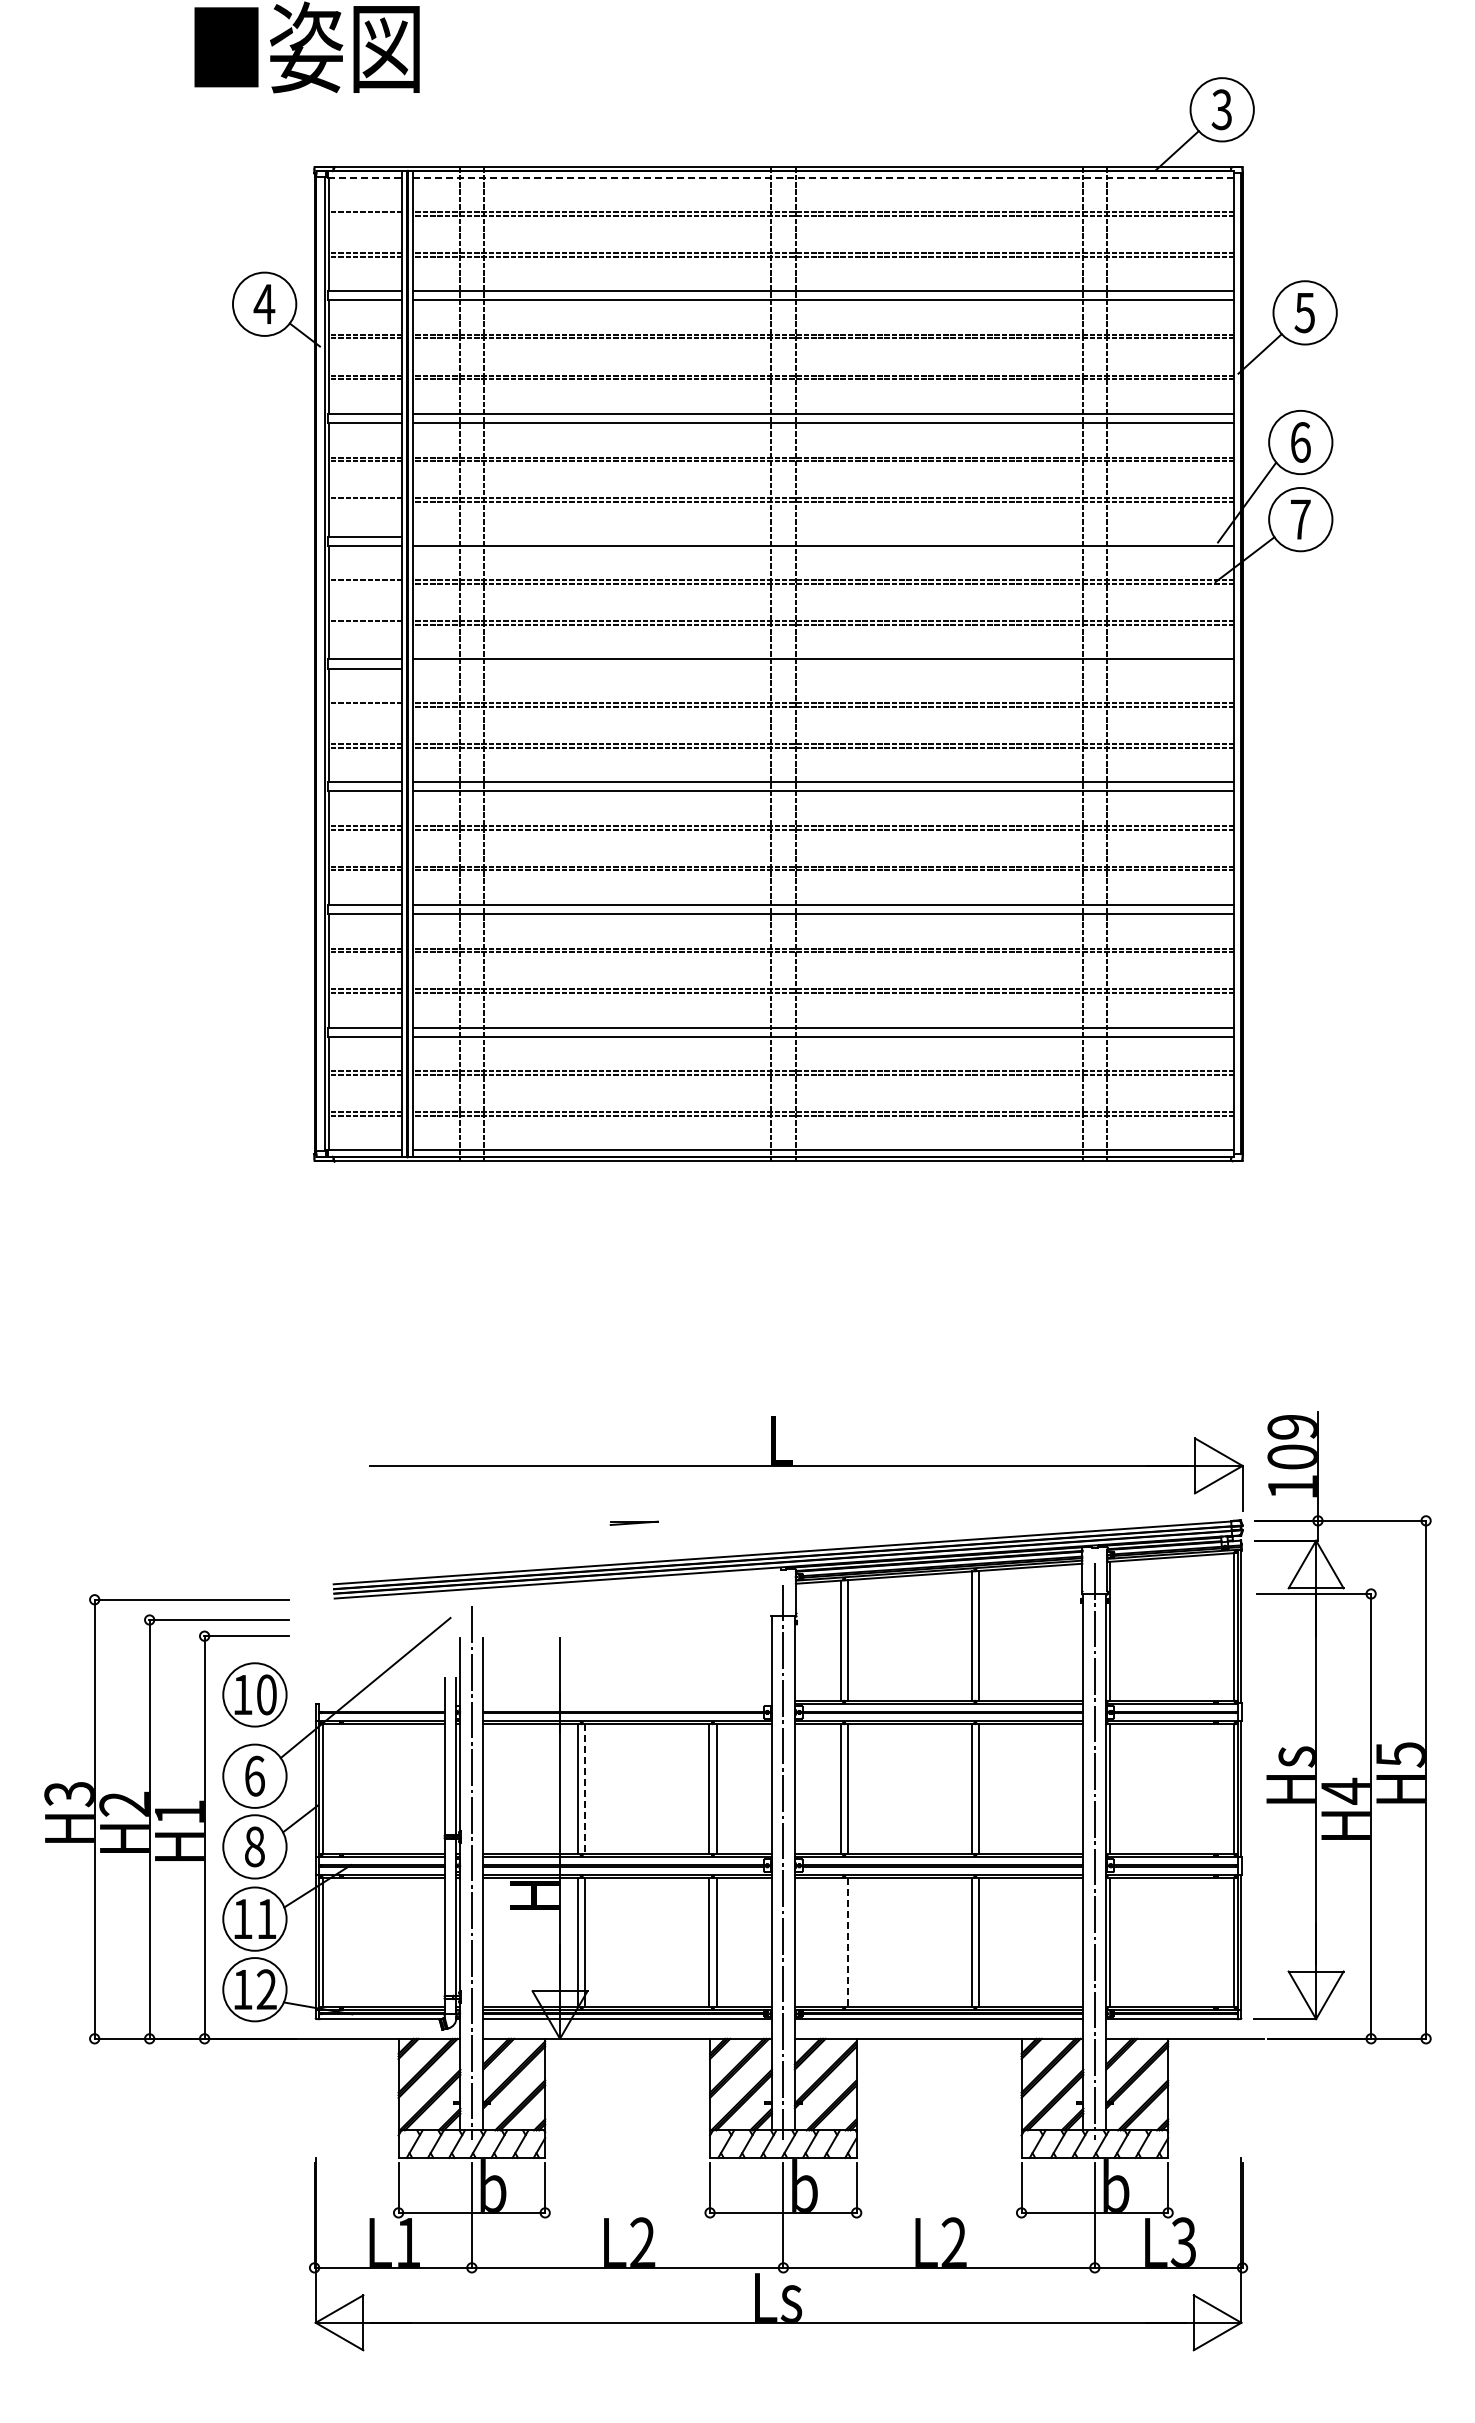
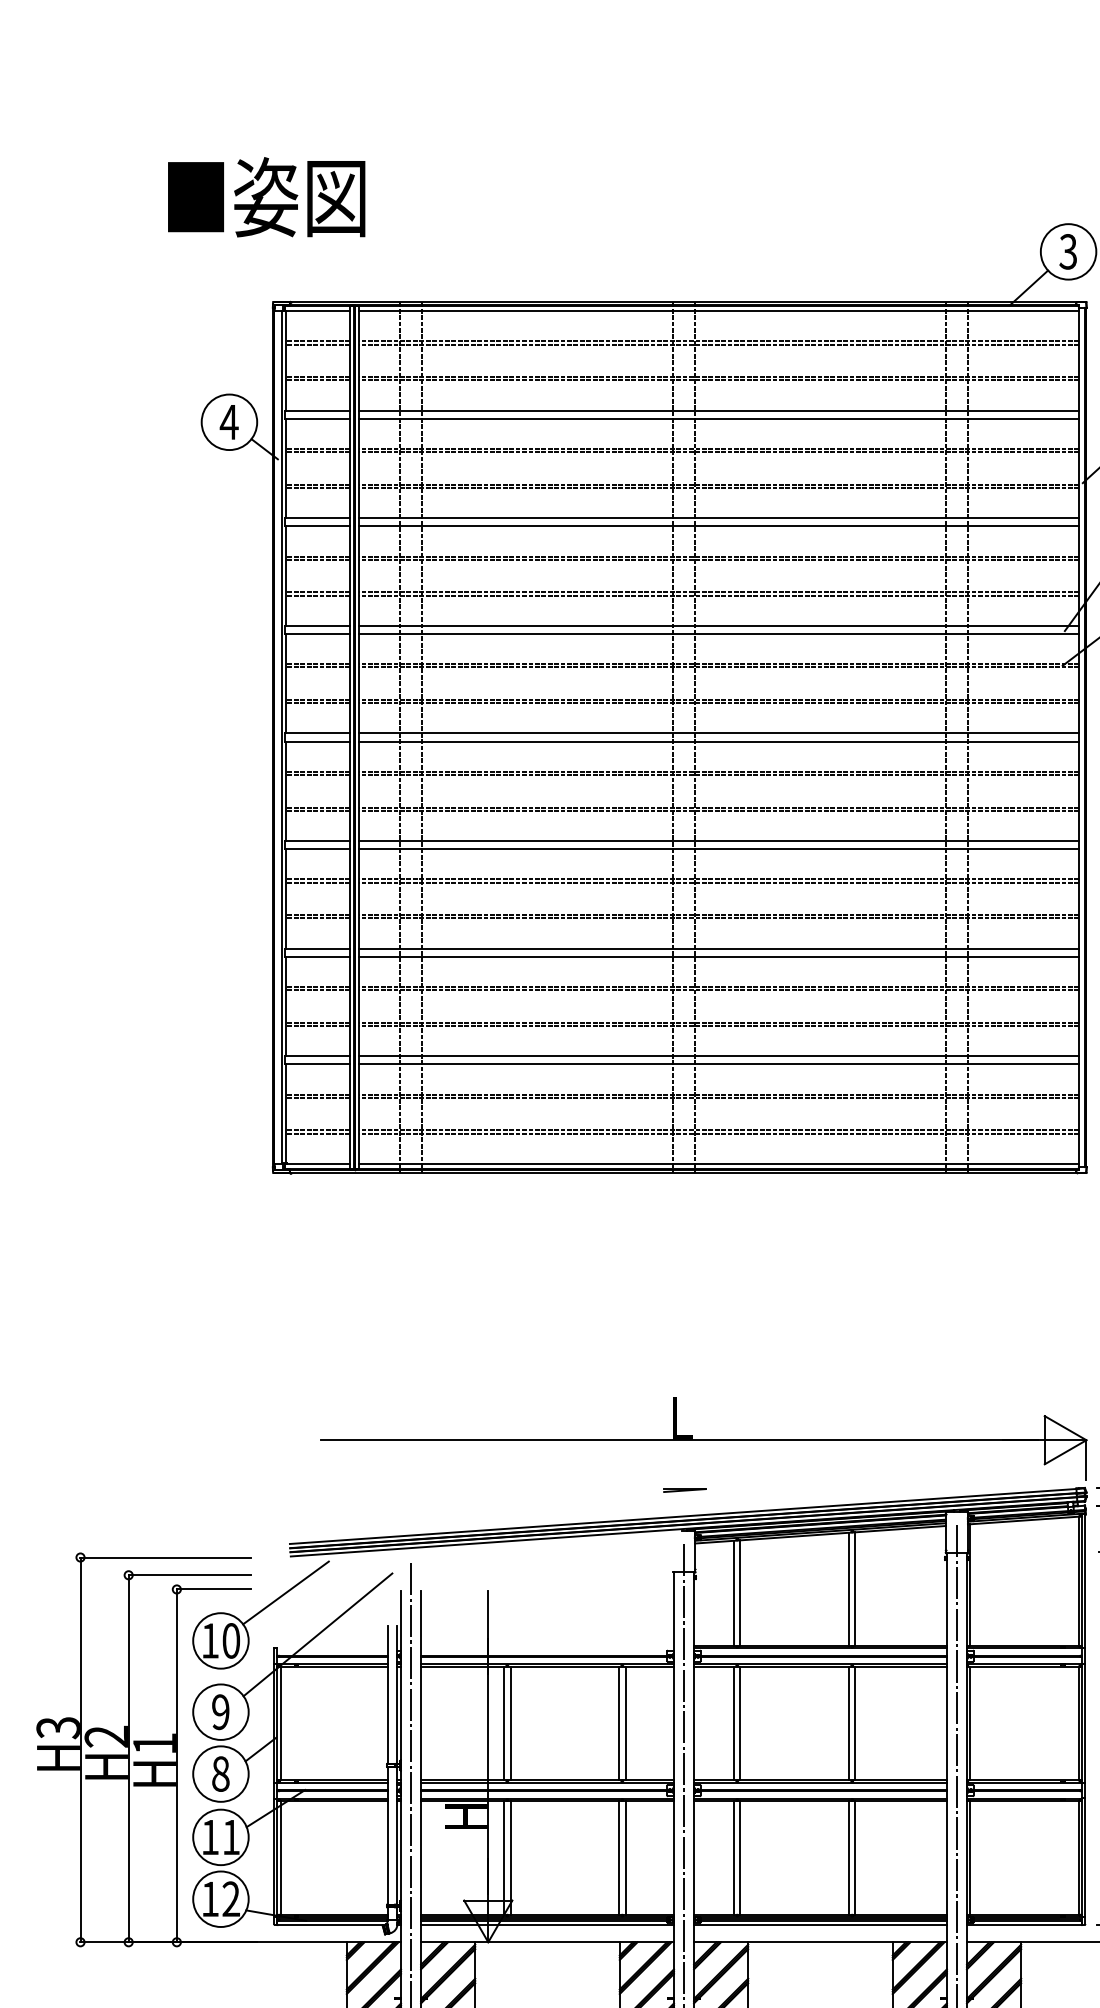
line: (365, 177) -> (317, 311), dashed -> solid
line: (823, 177) -> (719, 311), dashed -> solid
line: (365, 215) -> (317, 344), added
line: (365, 502) -> (317, 596), added
line: (823, 536) -> (719, 625), added
line: (365, 584) -> (317, 667), added
line: (365, 624) -> (317, 702), added
line: (823, 668) -> (719, 741), added
line: (365, 706) -> (317, 774), added
line: (633, 1522) -> (684, 1489), moved
line: (329, 1639) -> (286, 1592), added
text: (254, 1775) -> (220, 1711), 6 -> 9
line: (585, 1789) -> (510, 1723), dashed -> solid
line: (840, 1942) -> (734, 1857), added
line: (847, 1942) -> (740, 1857), dashed -> solid

